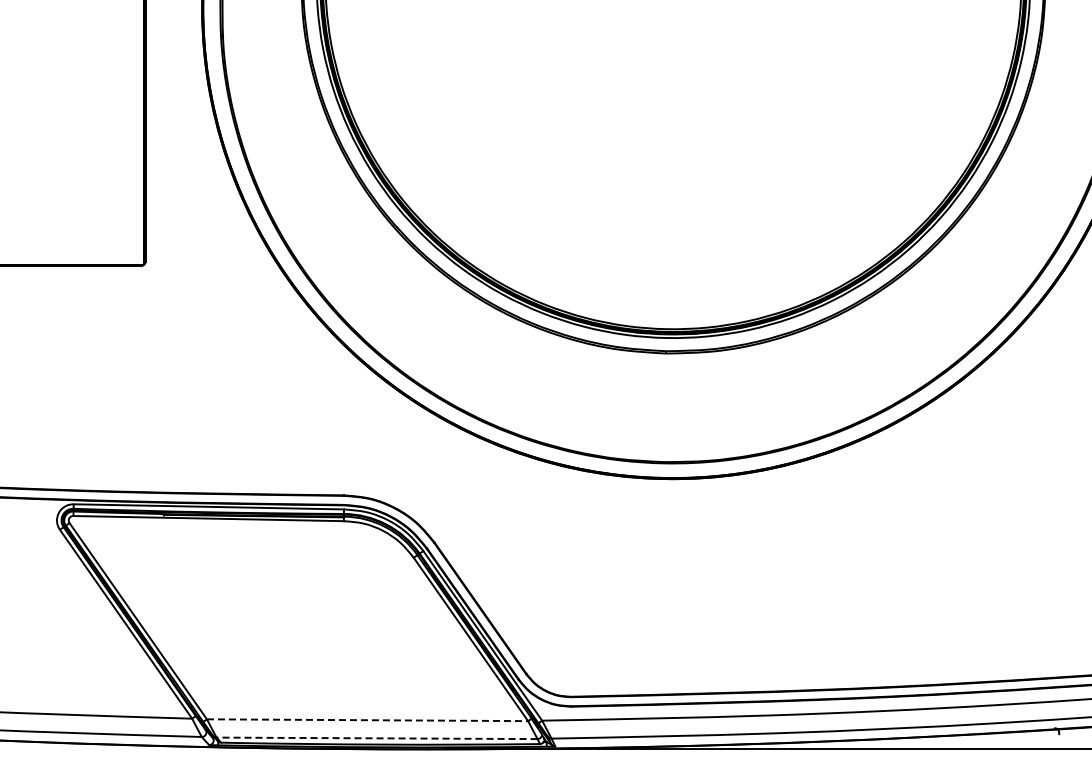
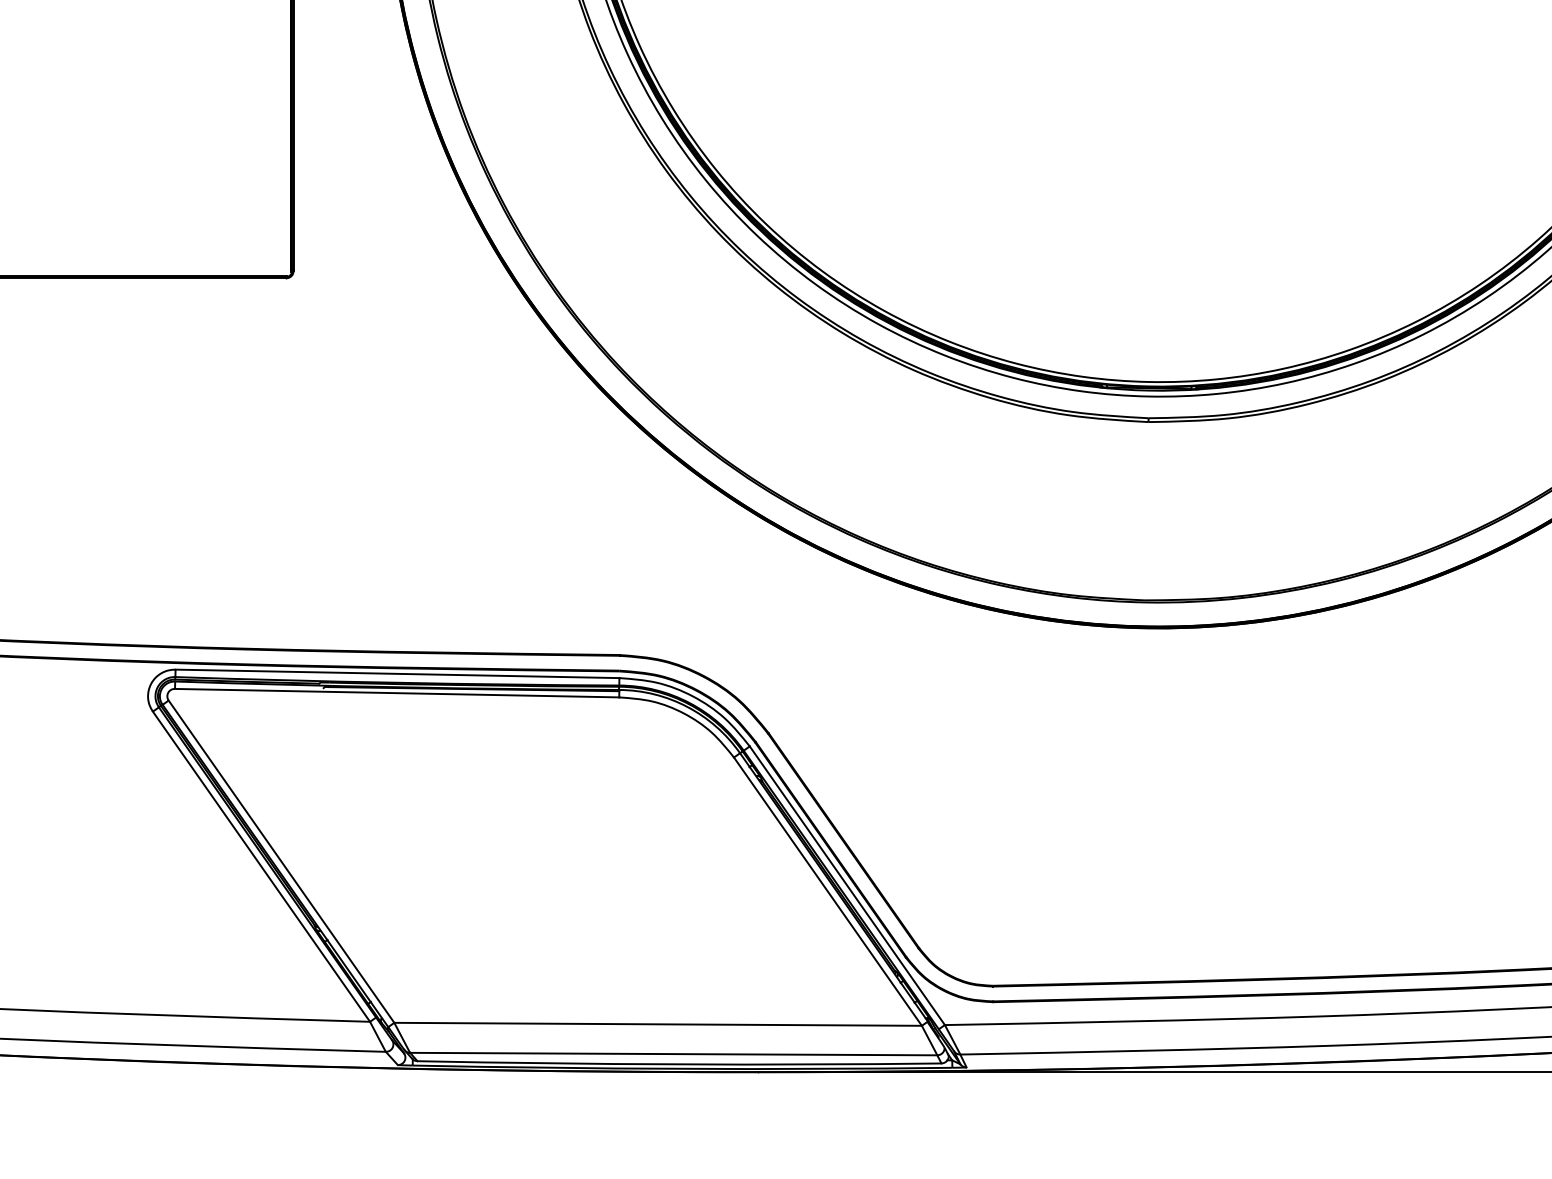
line: (367, 720) -> (658, 1024), dashed -> solid
line: (376, 738) -> (672, 1054), dashed -> solid

